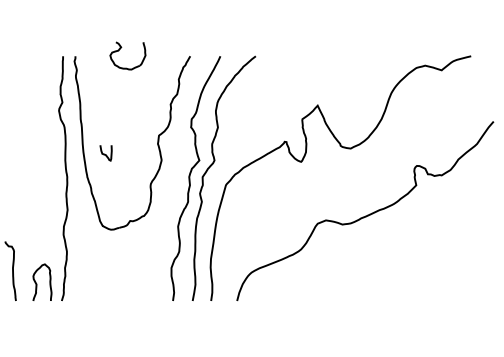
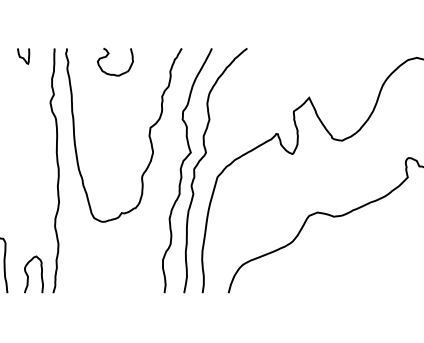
part: (121, 48) -> (109, 54), moved
curve: (104, 153) -> (22, 56), moved

